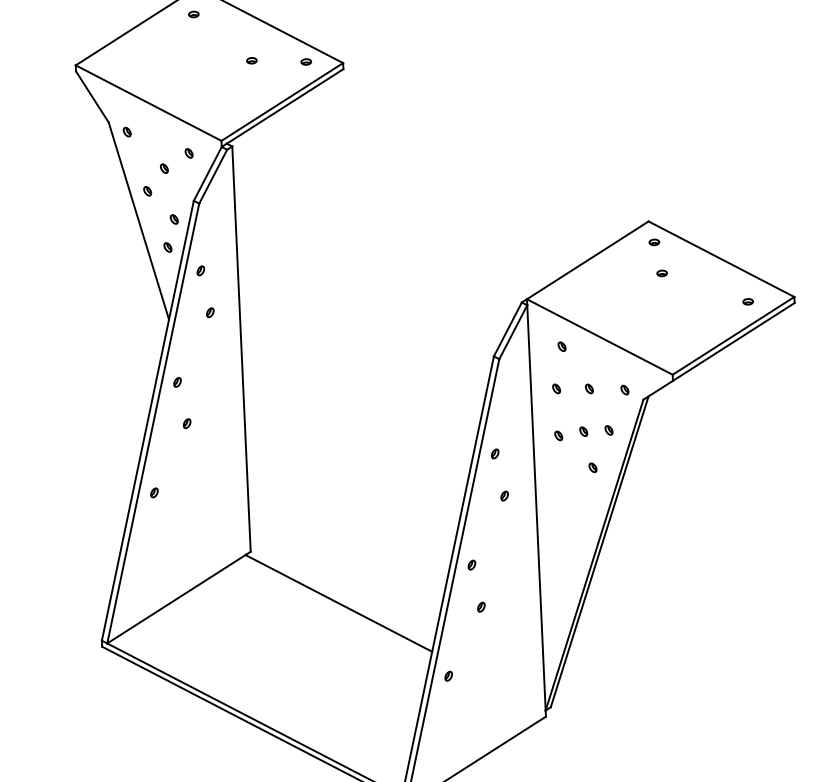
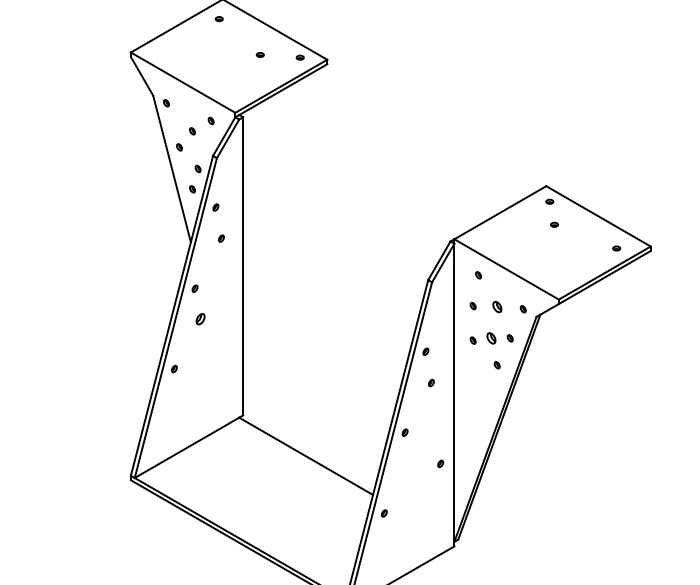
part: (588, 389) -> (496, 307), size x1.6
part: (186, 423) -> (200, 319), size x1.6
part: (583, 431) -> (491, 338), size x1.6
part: (481, 606) -> (440, 463), moved

